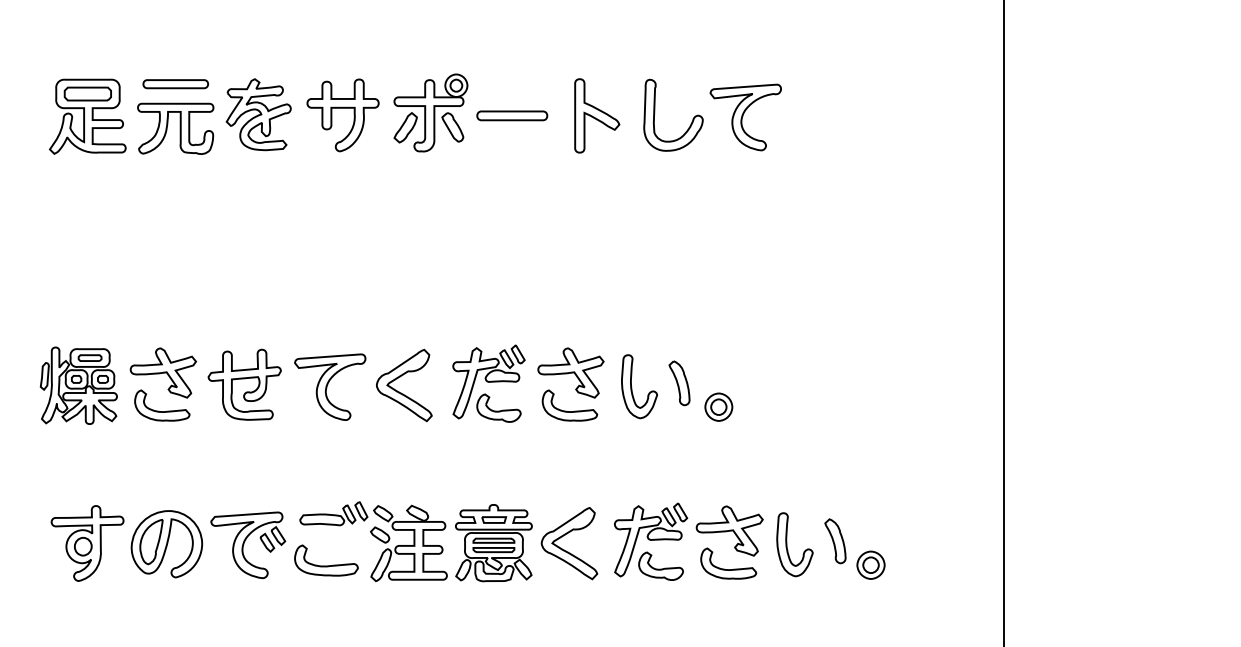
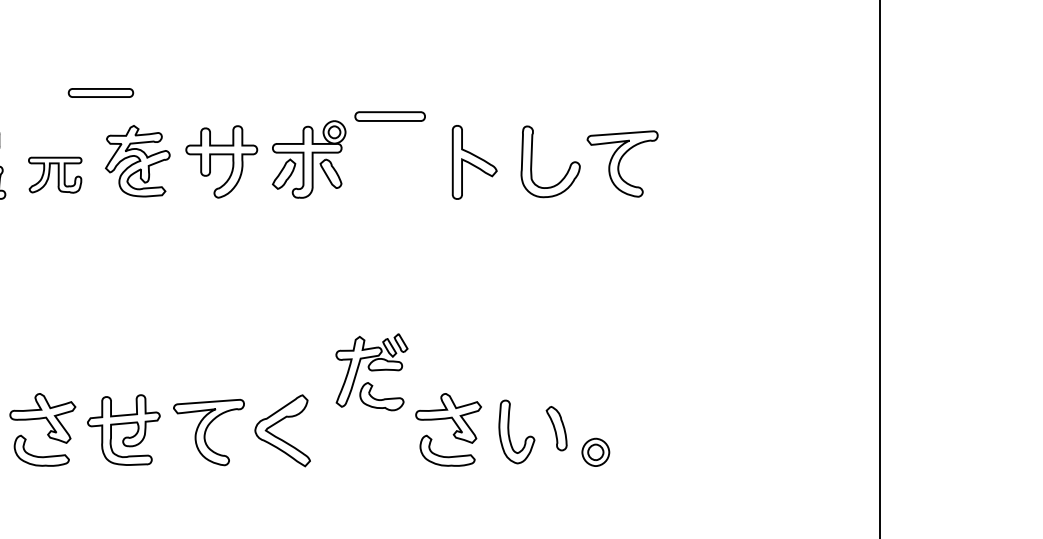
part: (175, 84) -> (100, 93), moved
part: (512, 115) -> (390, 116), moved
part: (175, 128) -> (54, 174), size x0.7
part: (488, 383) -> (371, 372), moved

